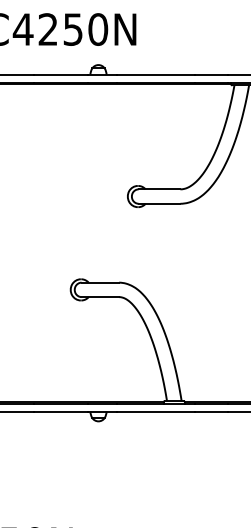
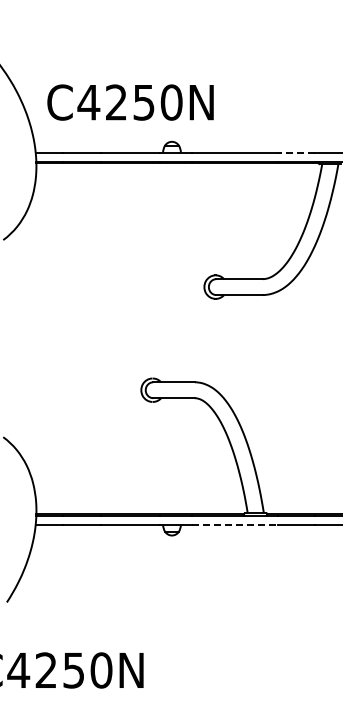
line: (211, 74) -> (296, 152), solid -> dashed
line: (155, 411) -> (235, 524), solid -> dashed

